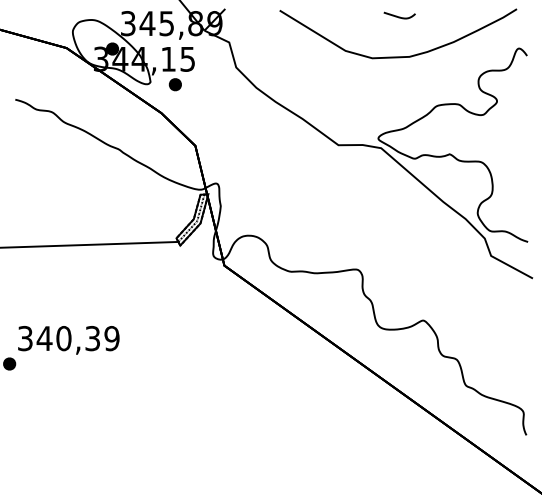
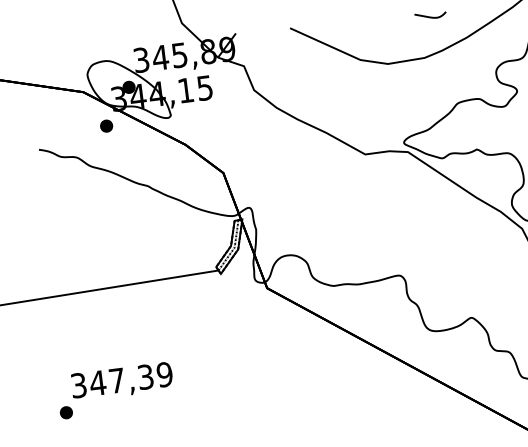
curve: (399, 16) -> (430, 16), moved
part: (174, 84) -> (105, 126), moved
text: (63, 338) -> (116, 380), 340,39 -> 347,39

